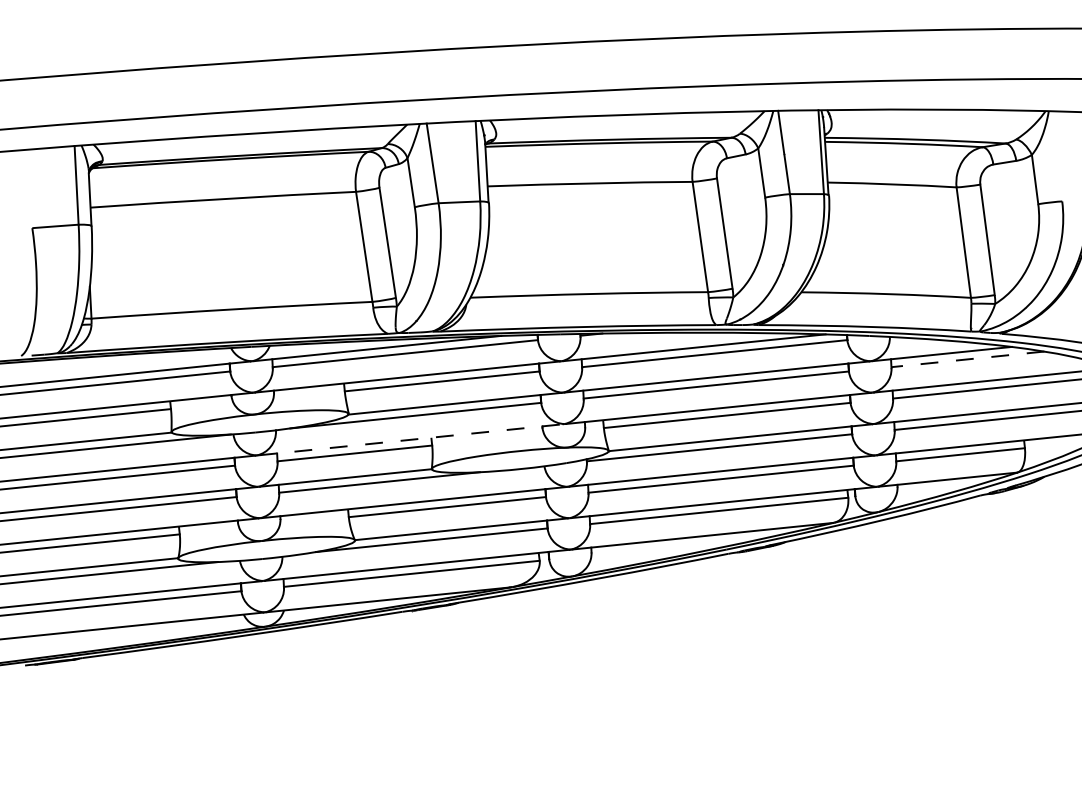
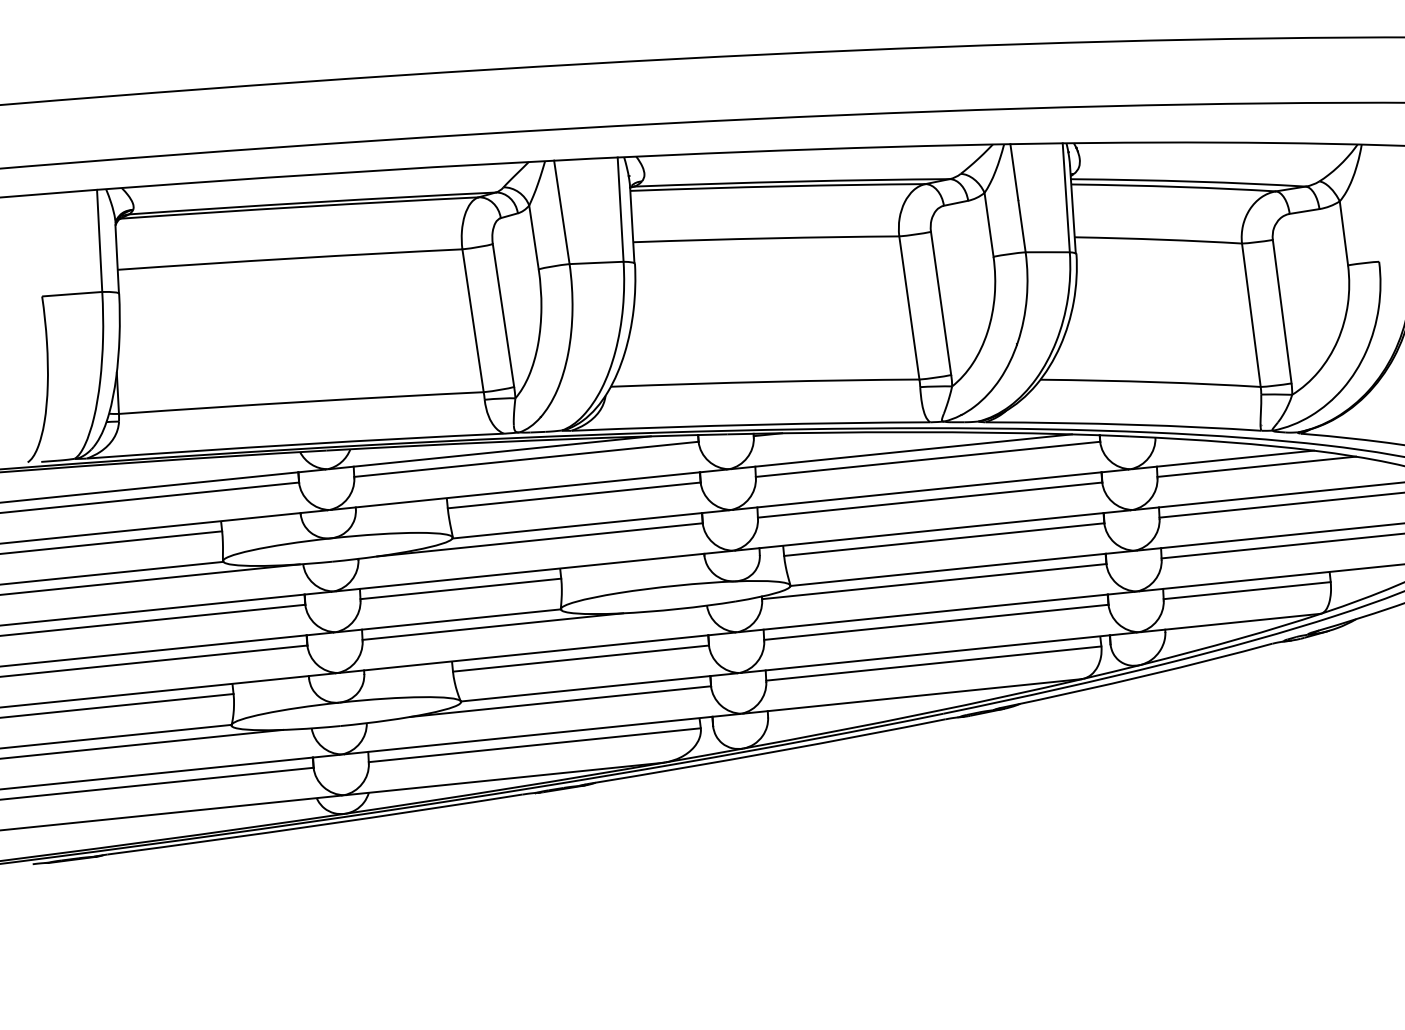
line: (967, 359) -> (1256, 466), dashed -> solid
line: (410, 440) -> (533, 571), dashed -> solid

